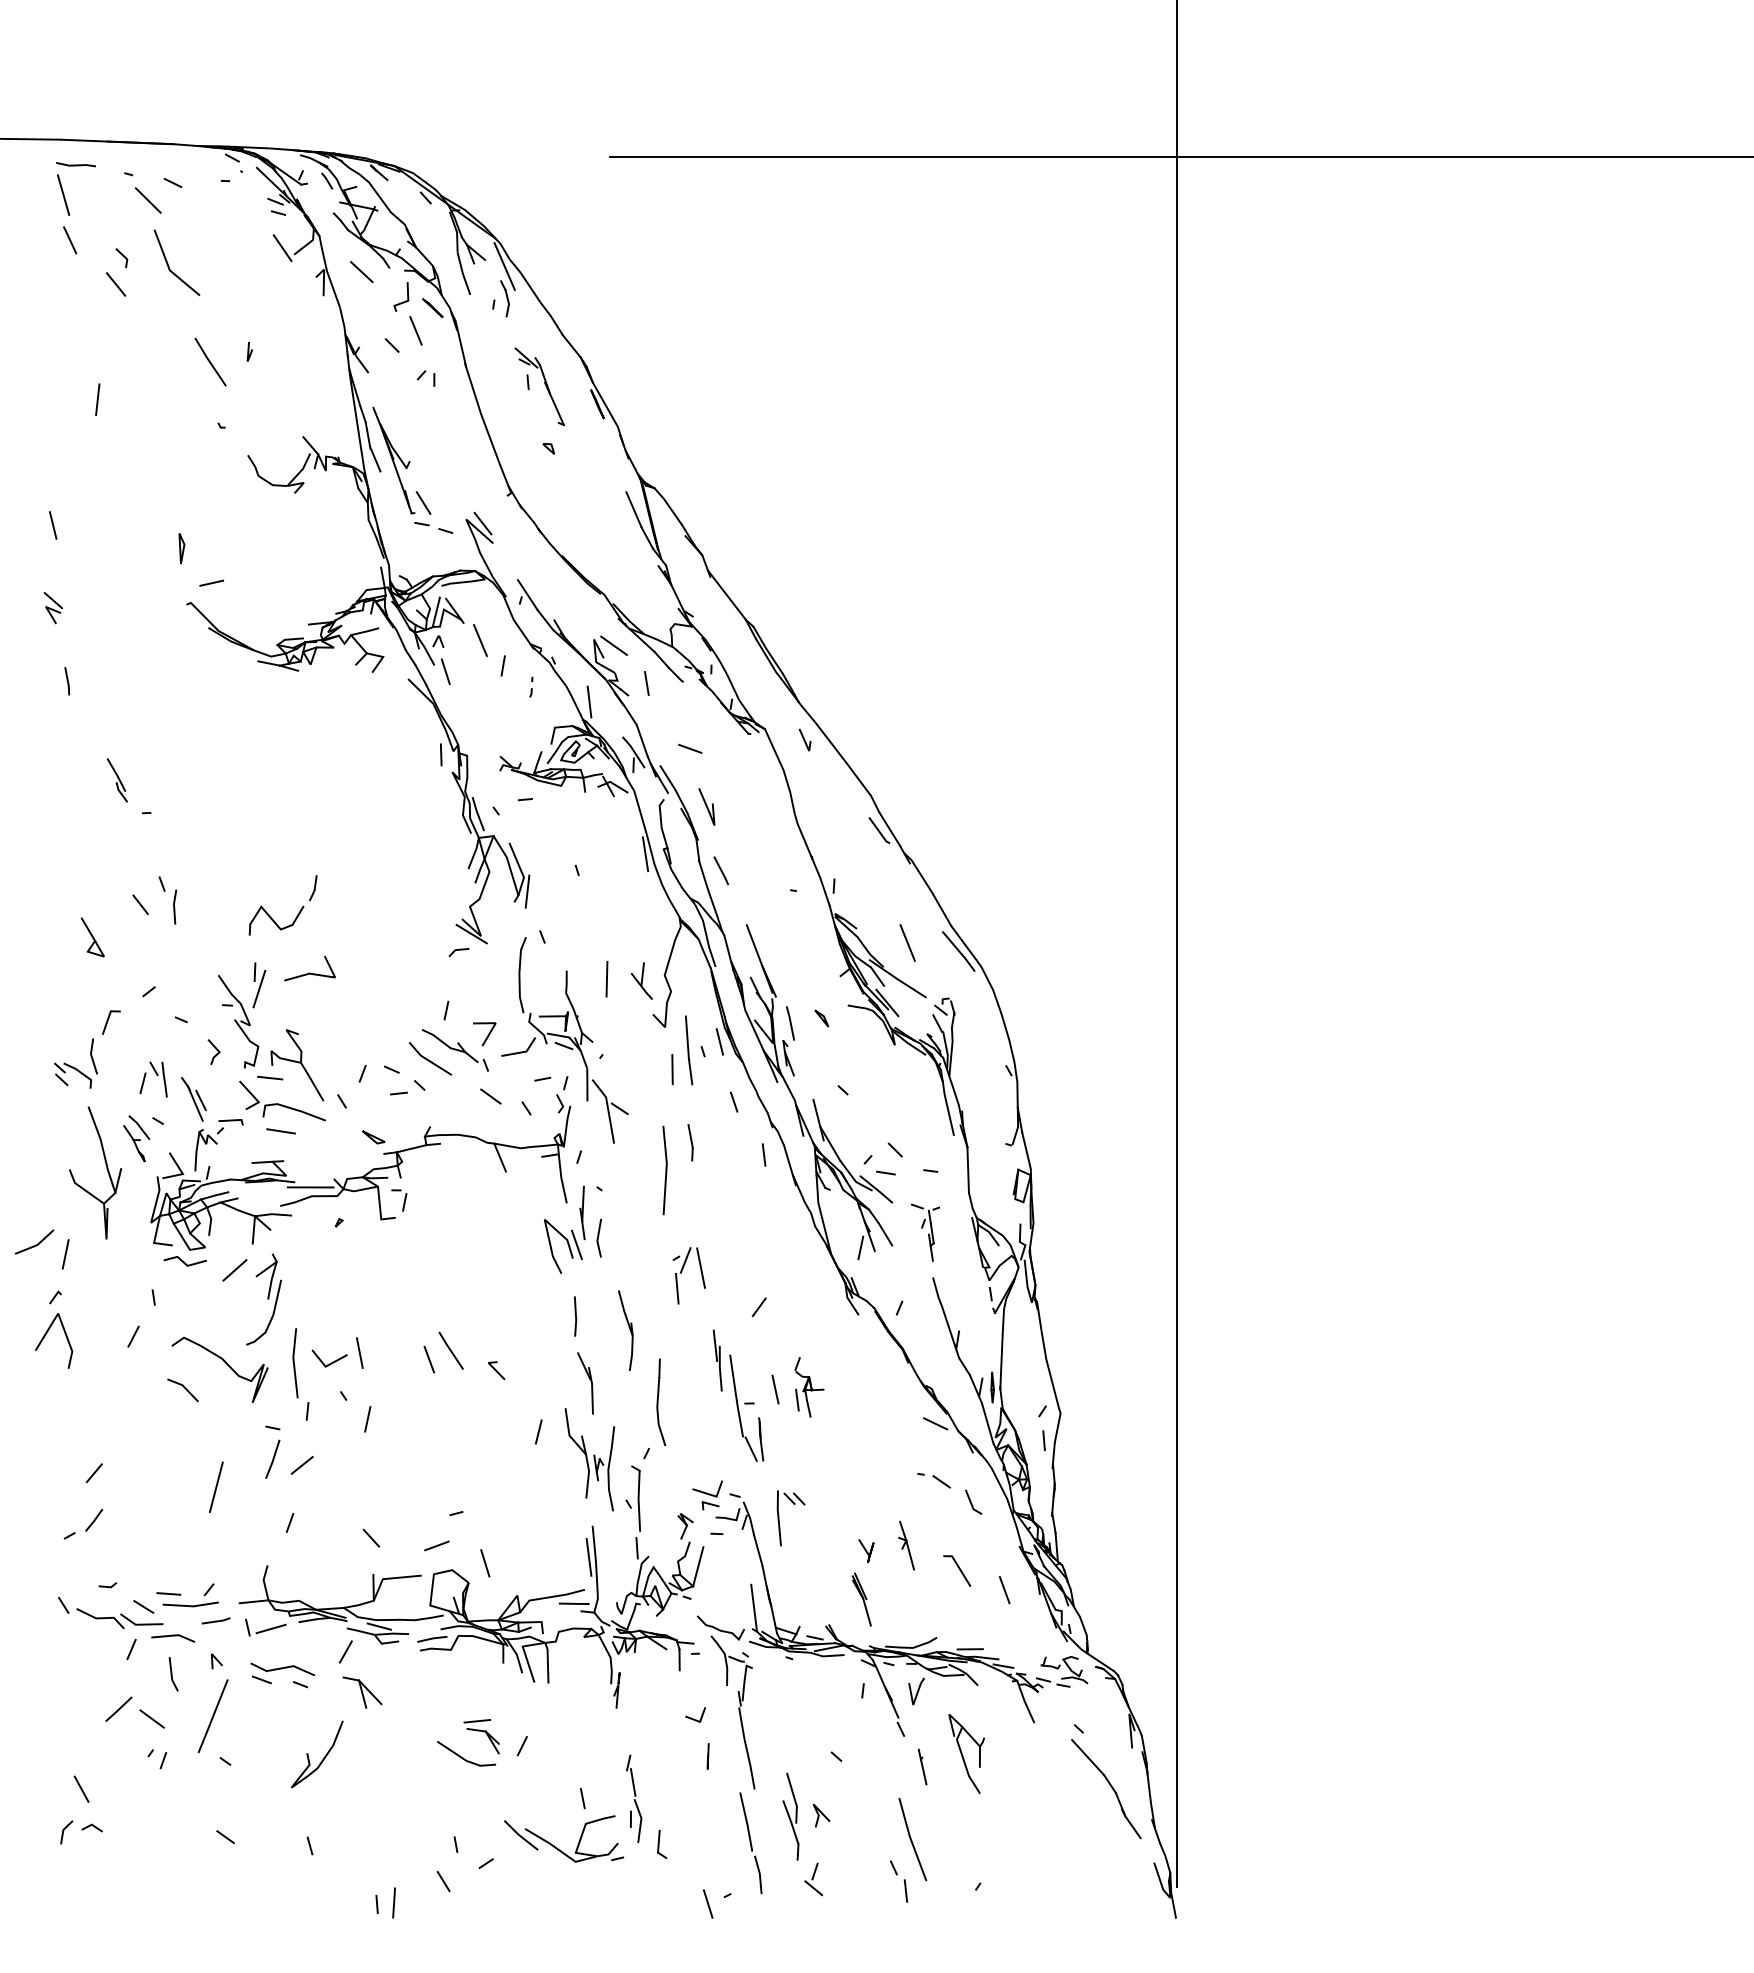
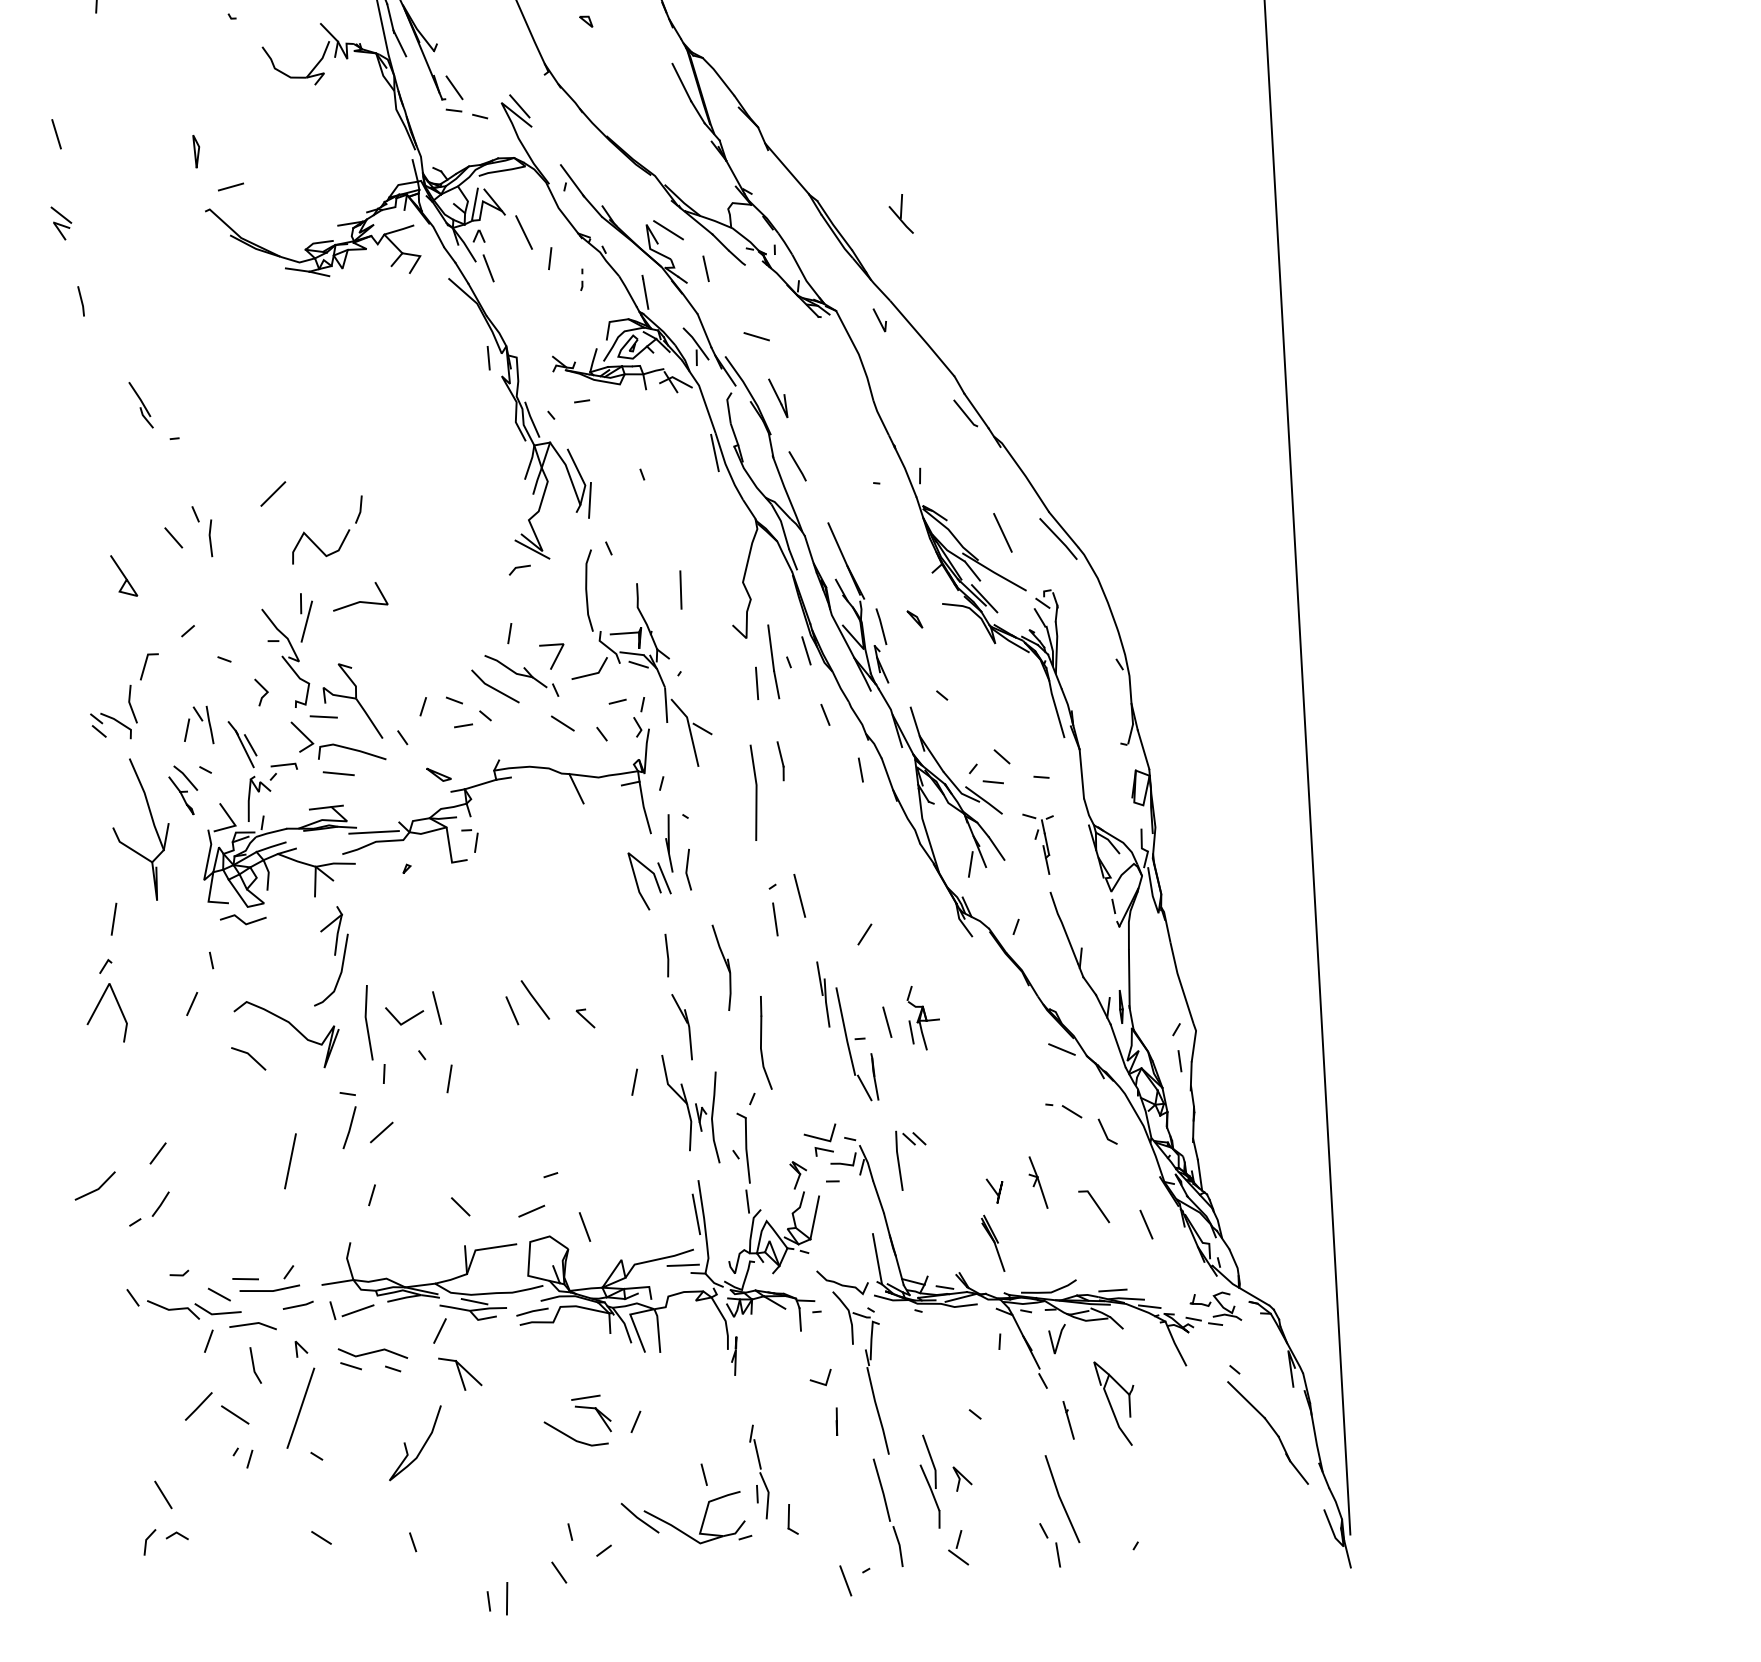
part: (641, 980) -> (900, 213), moved
line: (35, 1244) -> (96, 1188), moved
line: (685, 1260) -> (782, 888), removed
line: (234, 1270) -> (272, 494), moved

